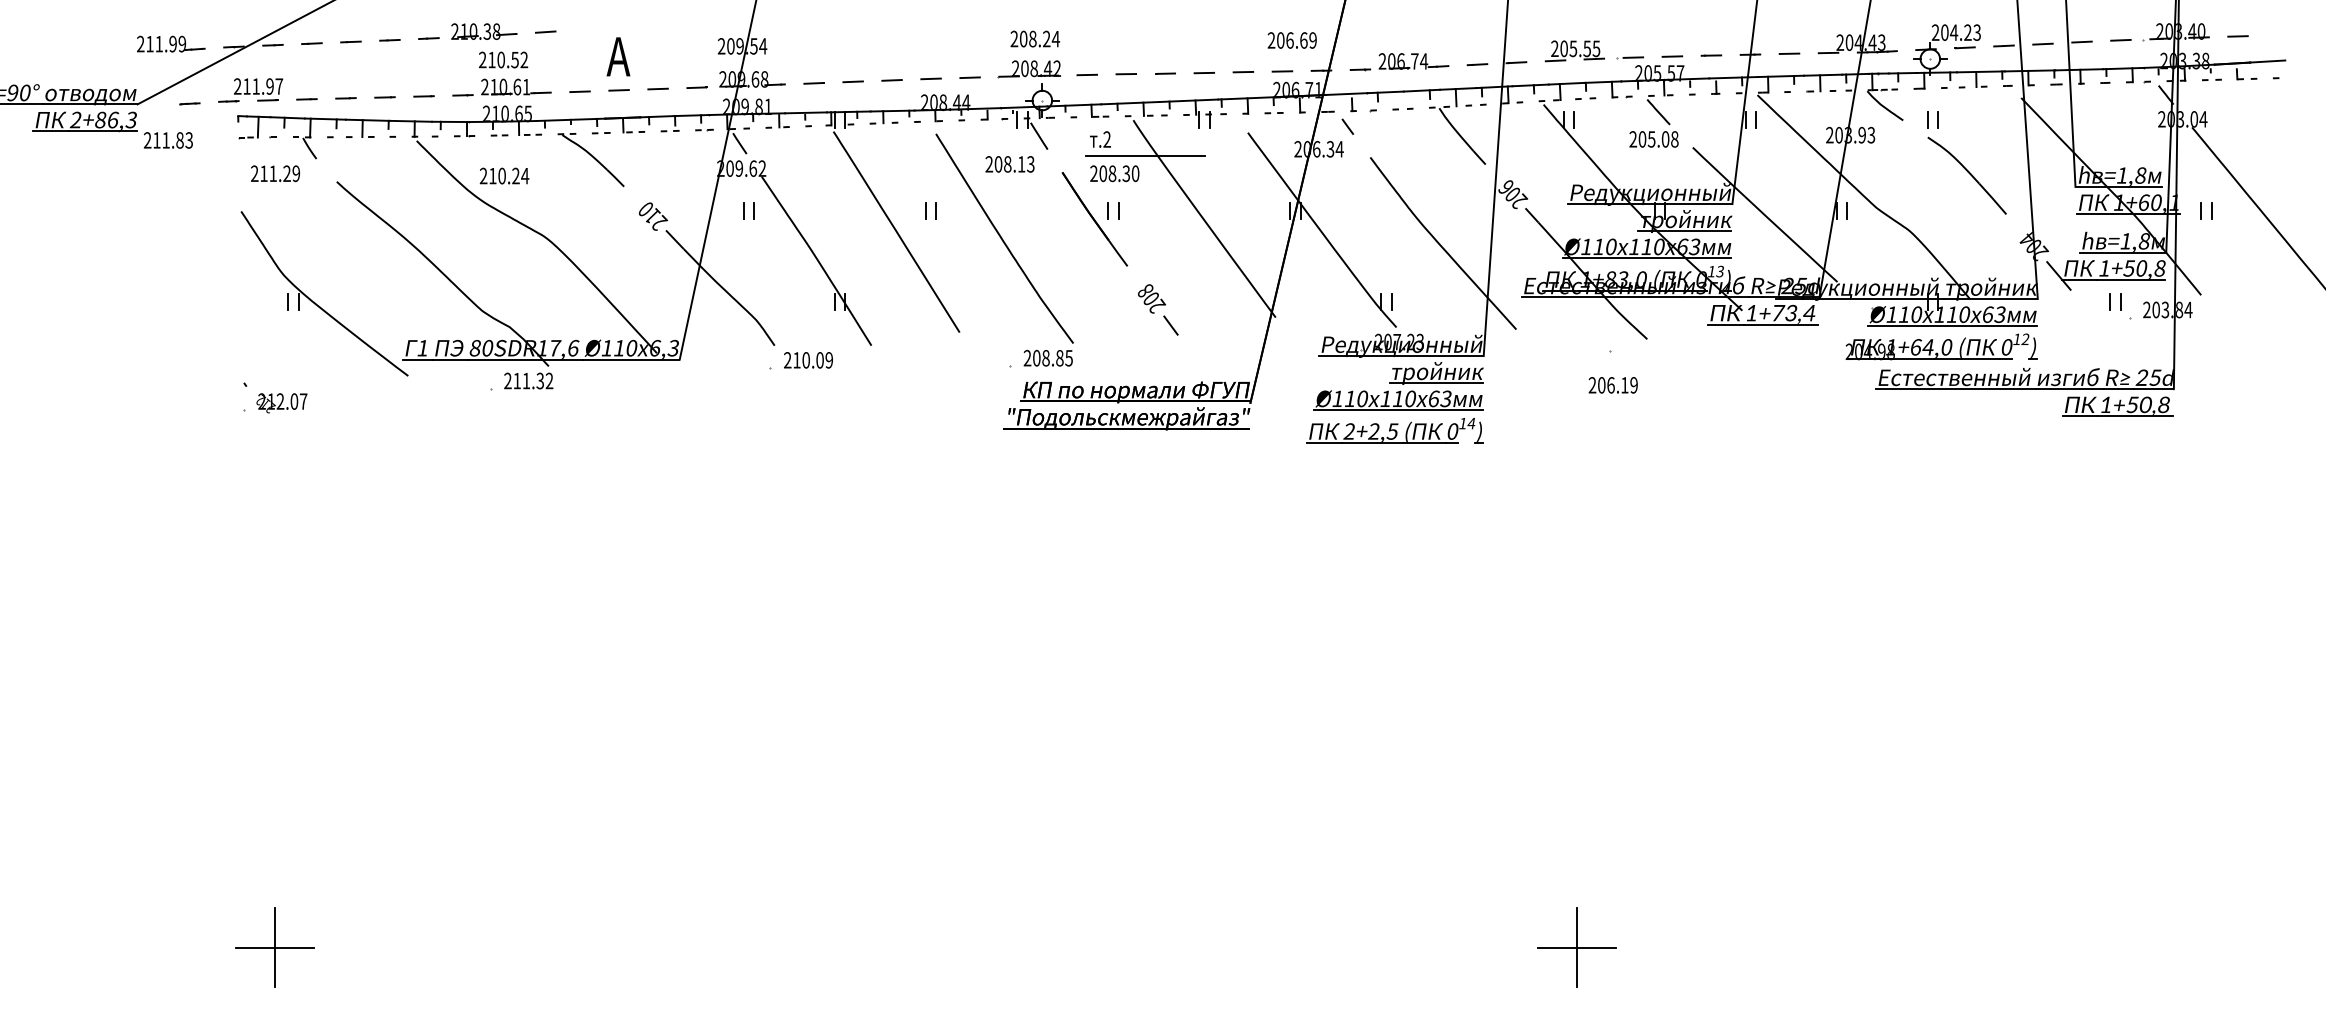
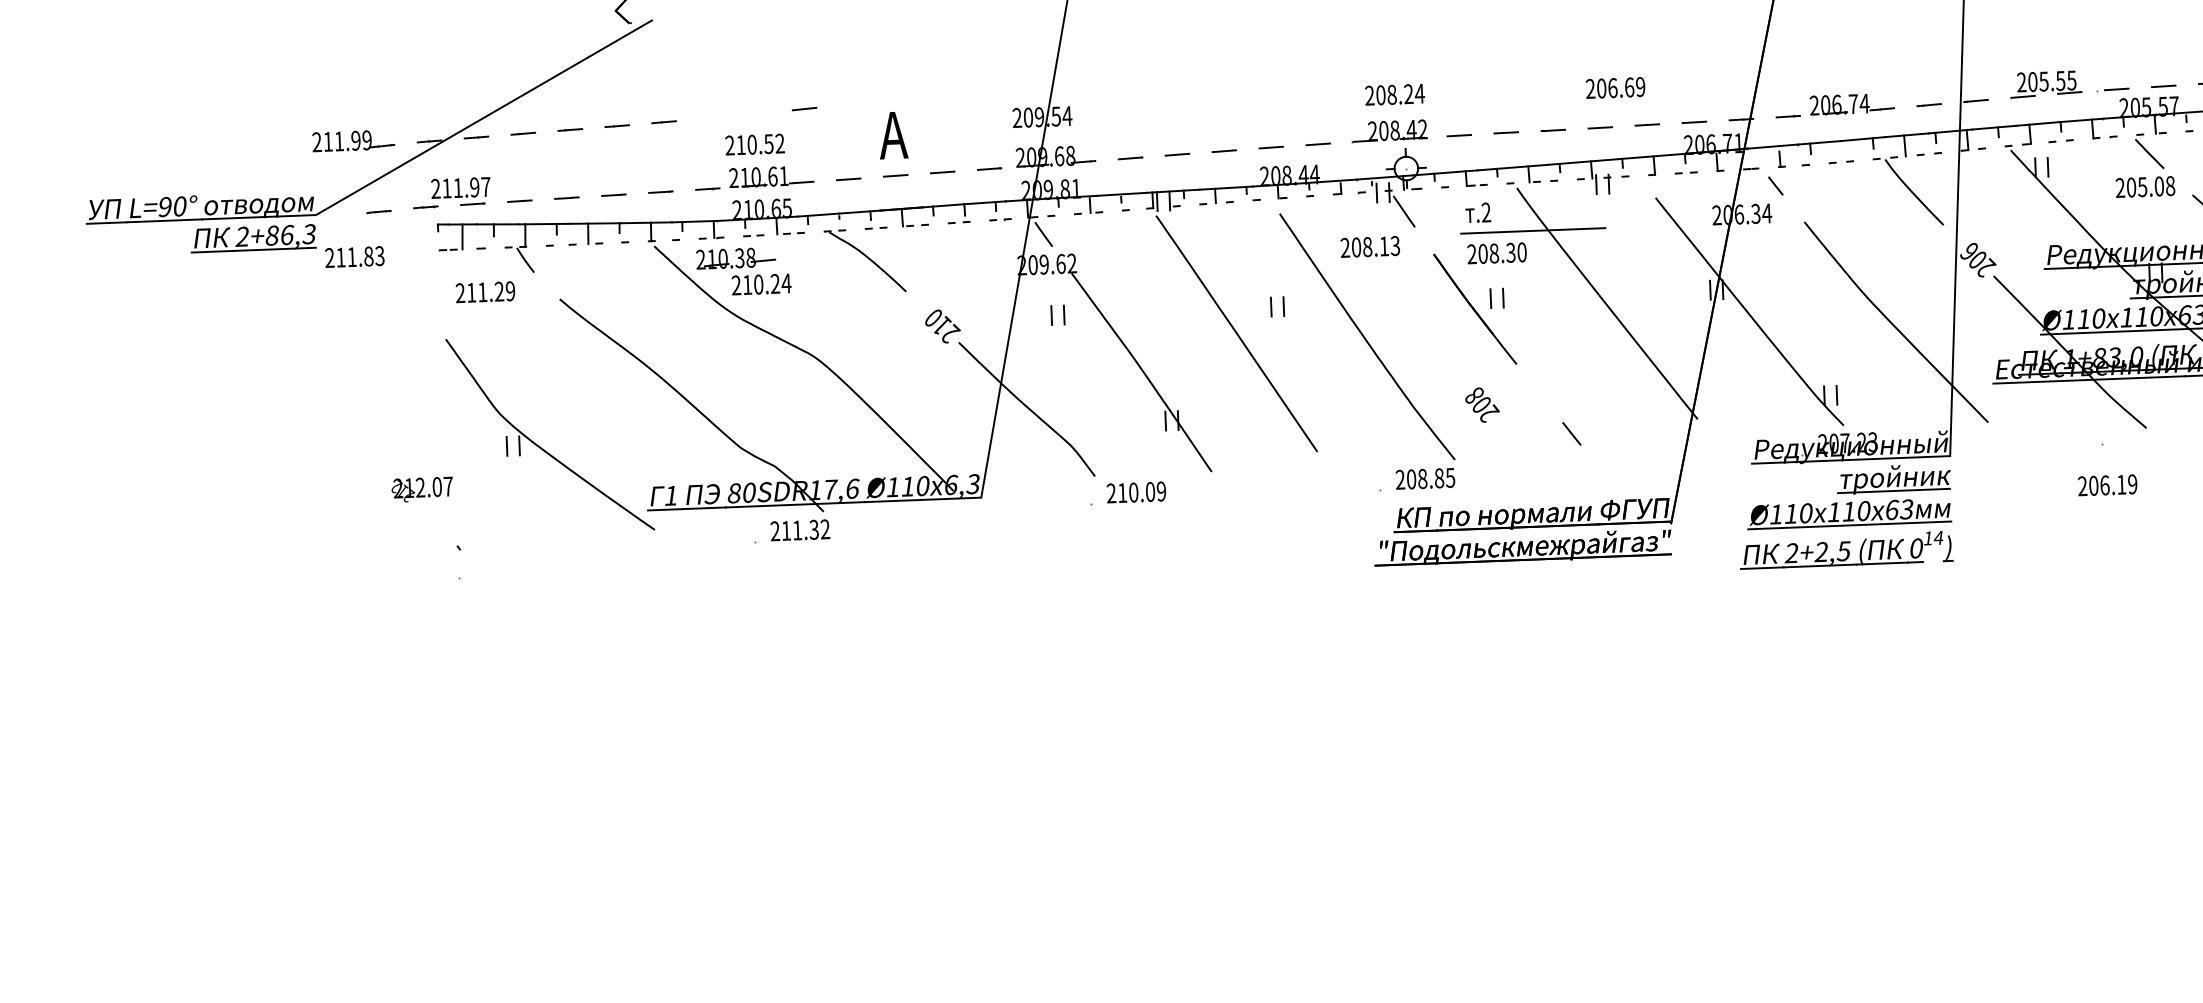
part: (484, 31) -> (736, 258), moved
text: (1291, 40) -> (1614, 88), moved
text: (1152, 298) -> (1483, 404), moved
text: (281, 403) -> (421, 489), moved

